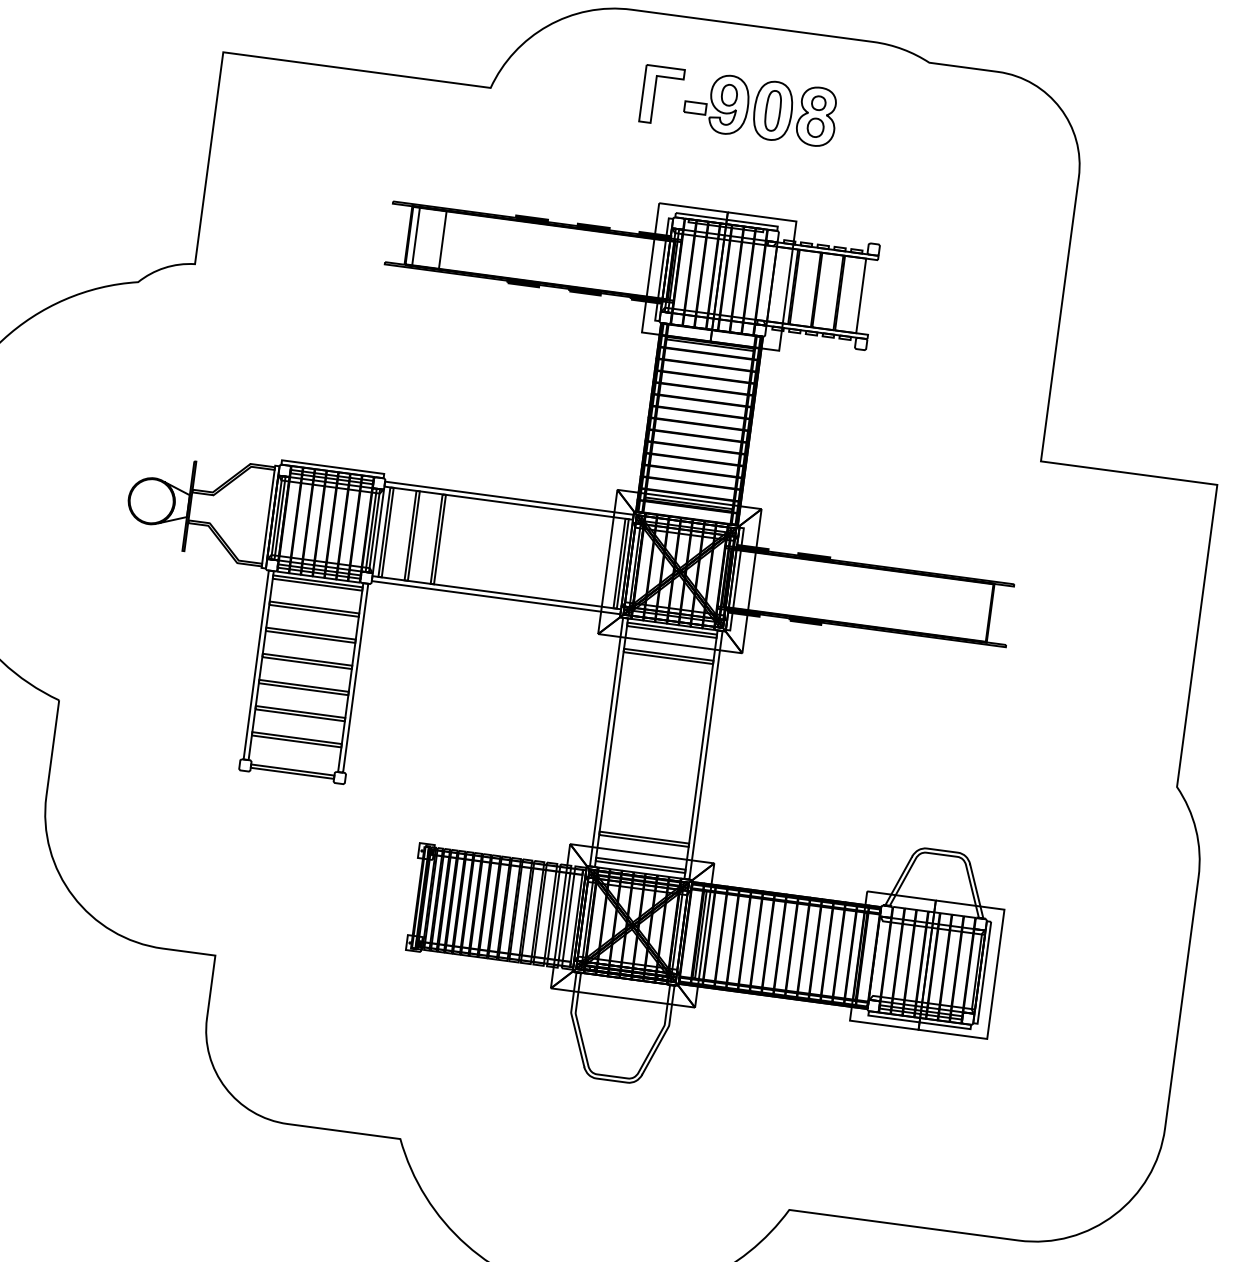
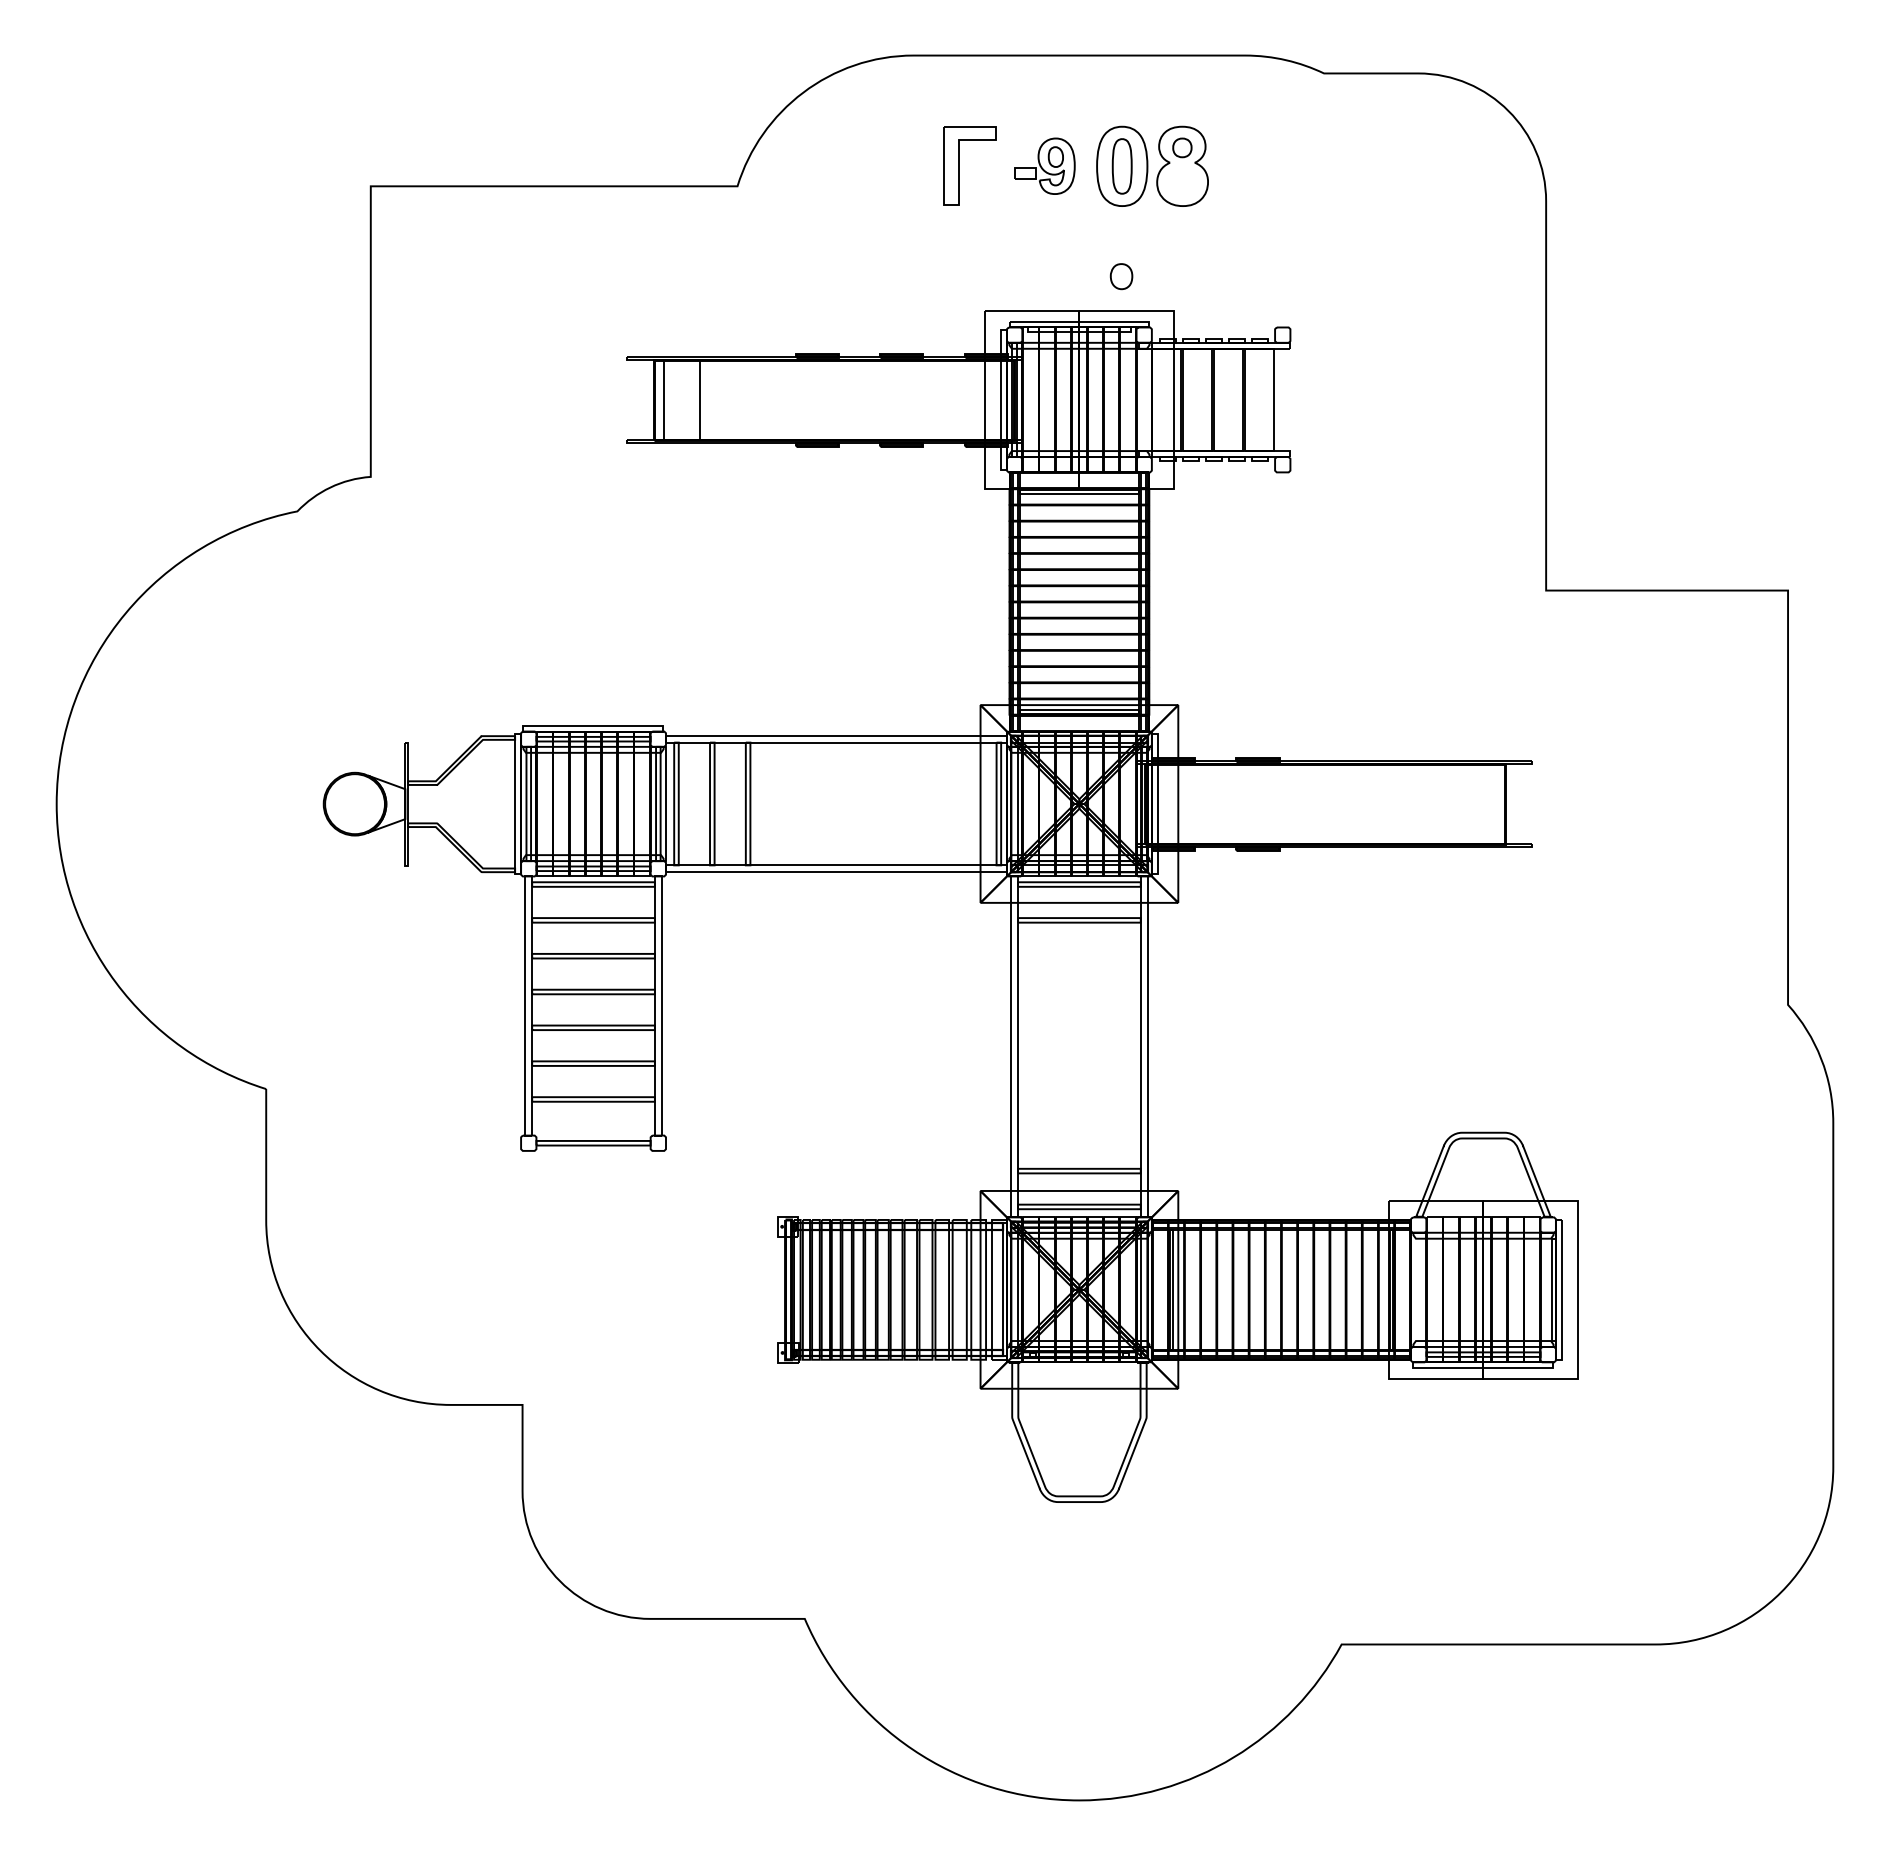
part: (716, 102) -> (1044, 165), size x0.7
part: (815, 127) -> (1121, 276), moved

